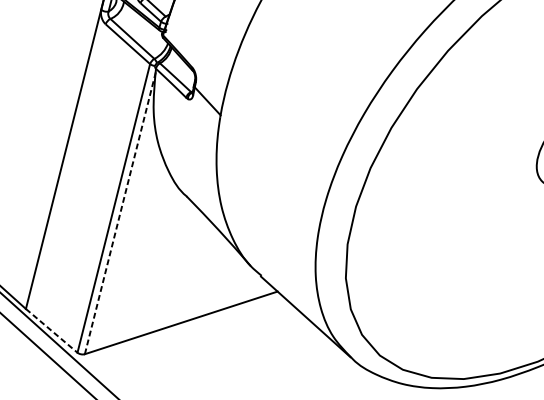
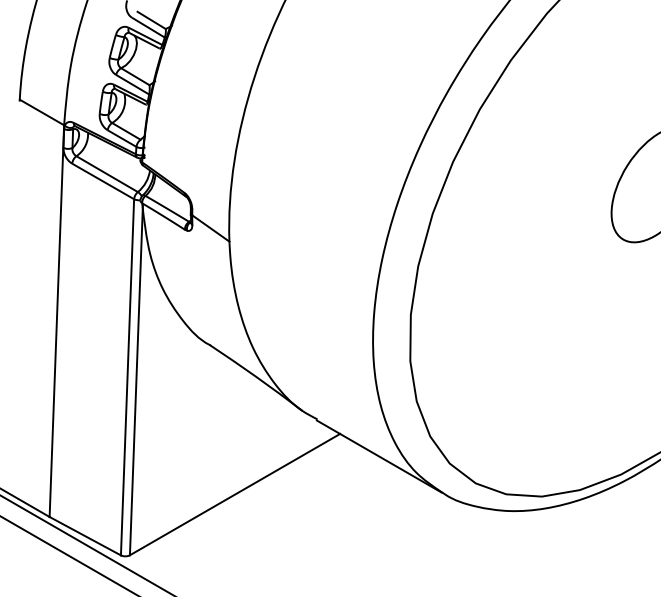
line: (120, 211) -> (136, 379), dashed -> solid
line: (51, 331) -> (85, 536), dashed -> solid

